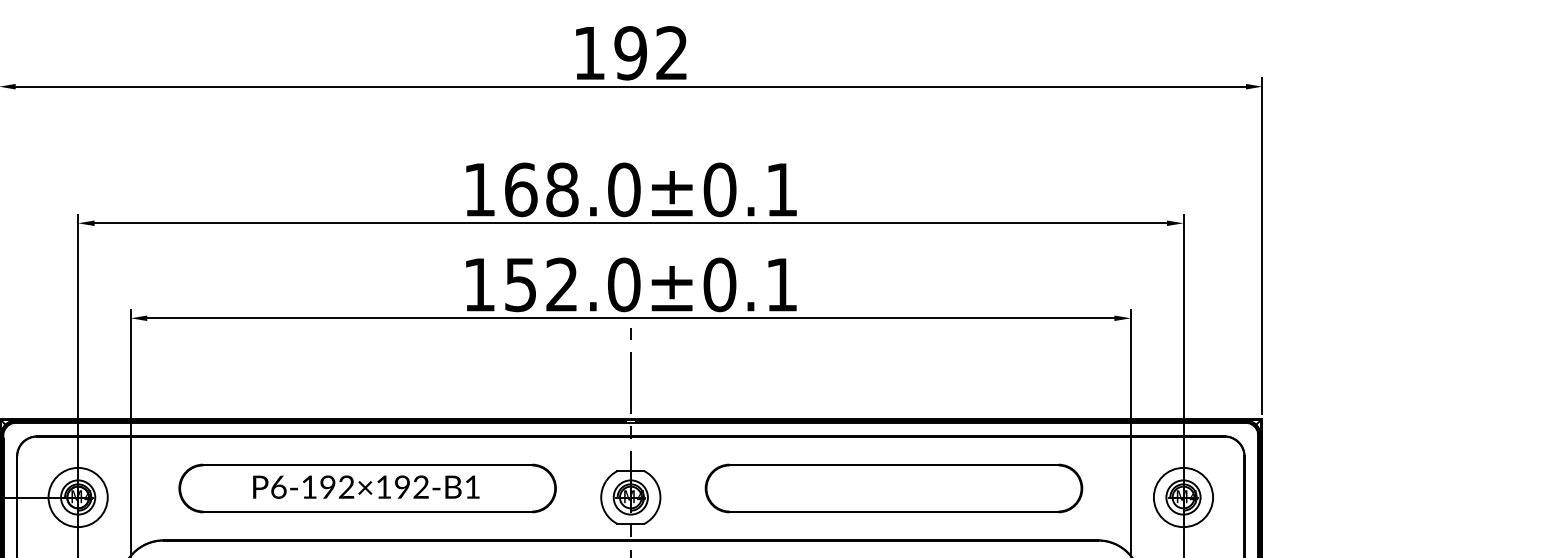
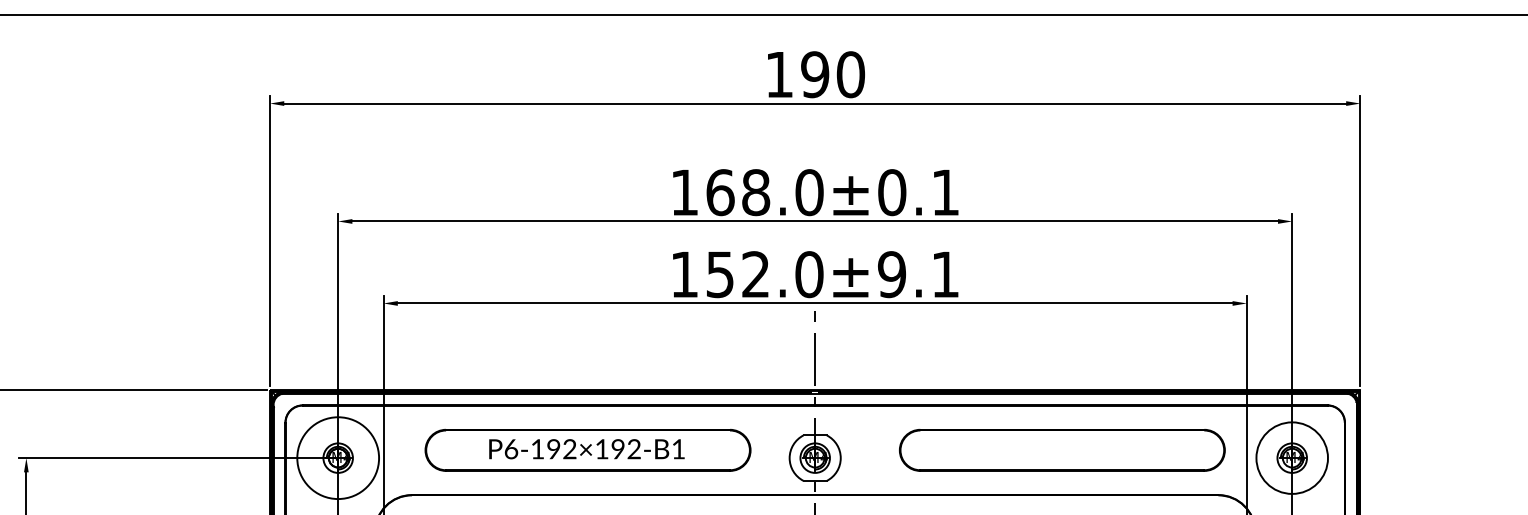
text: (671, 53) -> (850, 74), 192 -> 190
text: (720, 284) -> (892, 274), 152.0±0.1 -> 152.0±9.1
part: (894, 488) -> (1062, 450), moved
circle: (77, 496) -> (337, 457), size x1.6
circle: (1182, 496) -> (1291, 457), size x1.4

